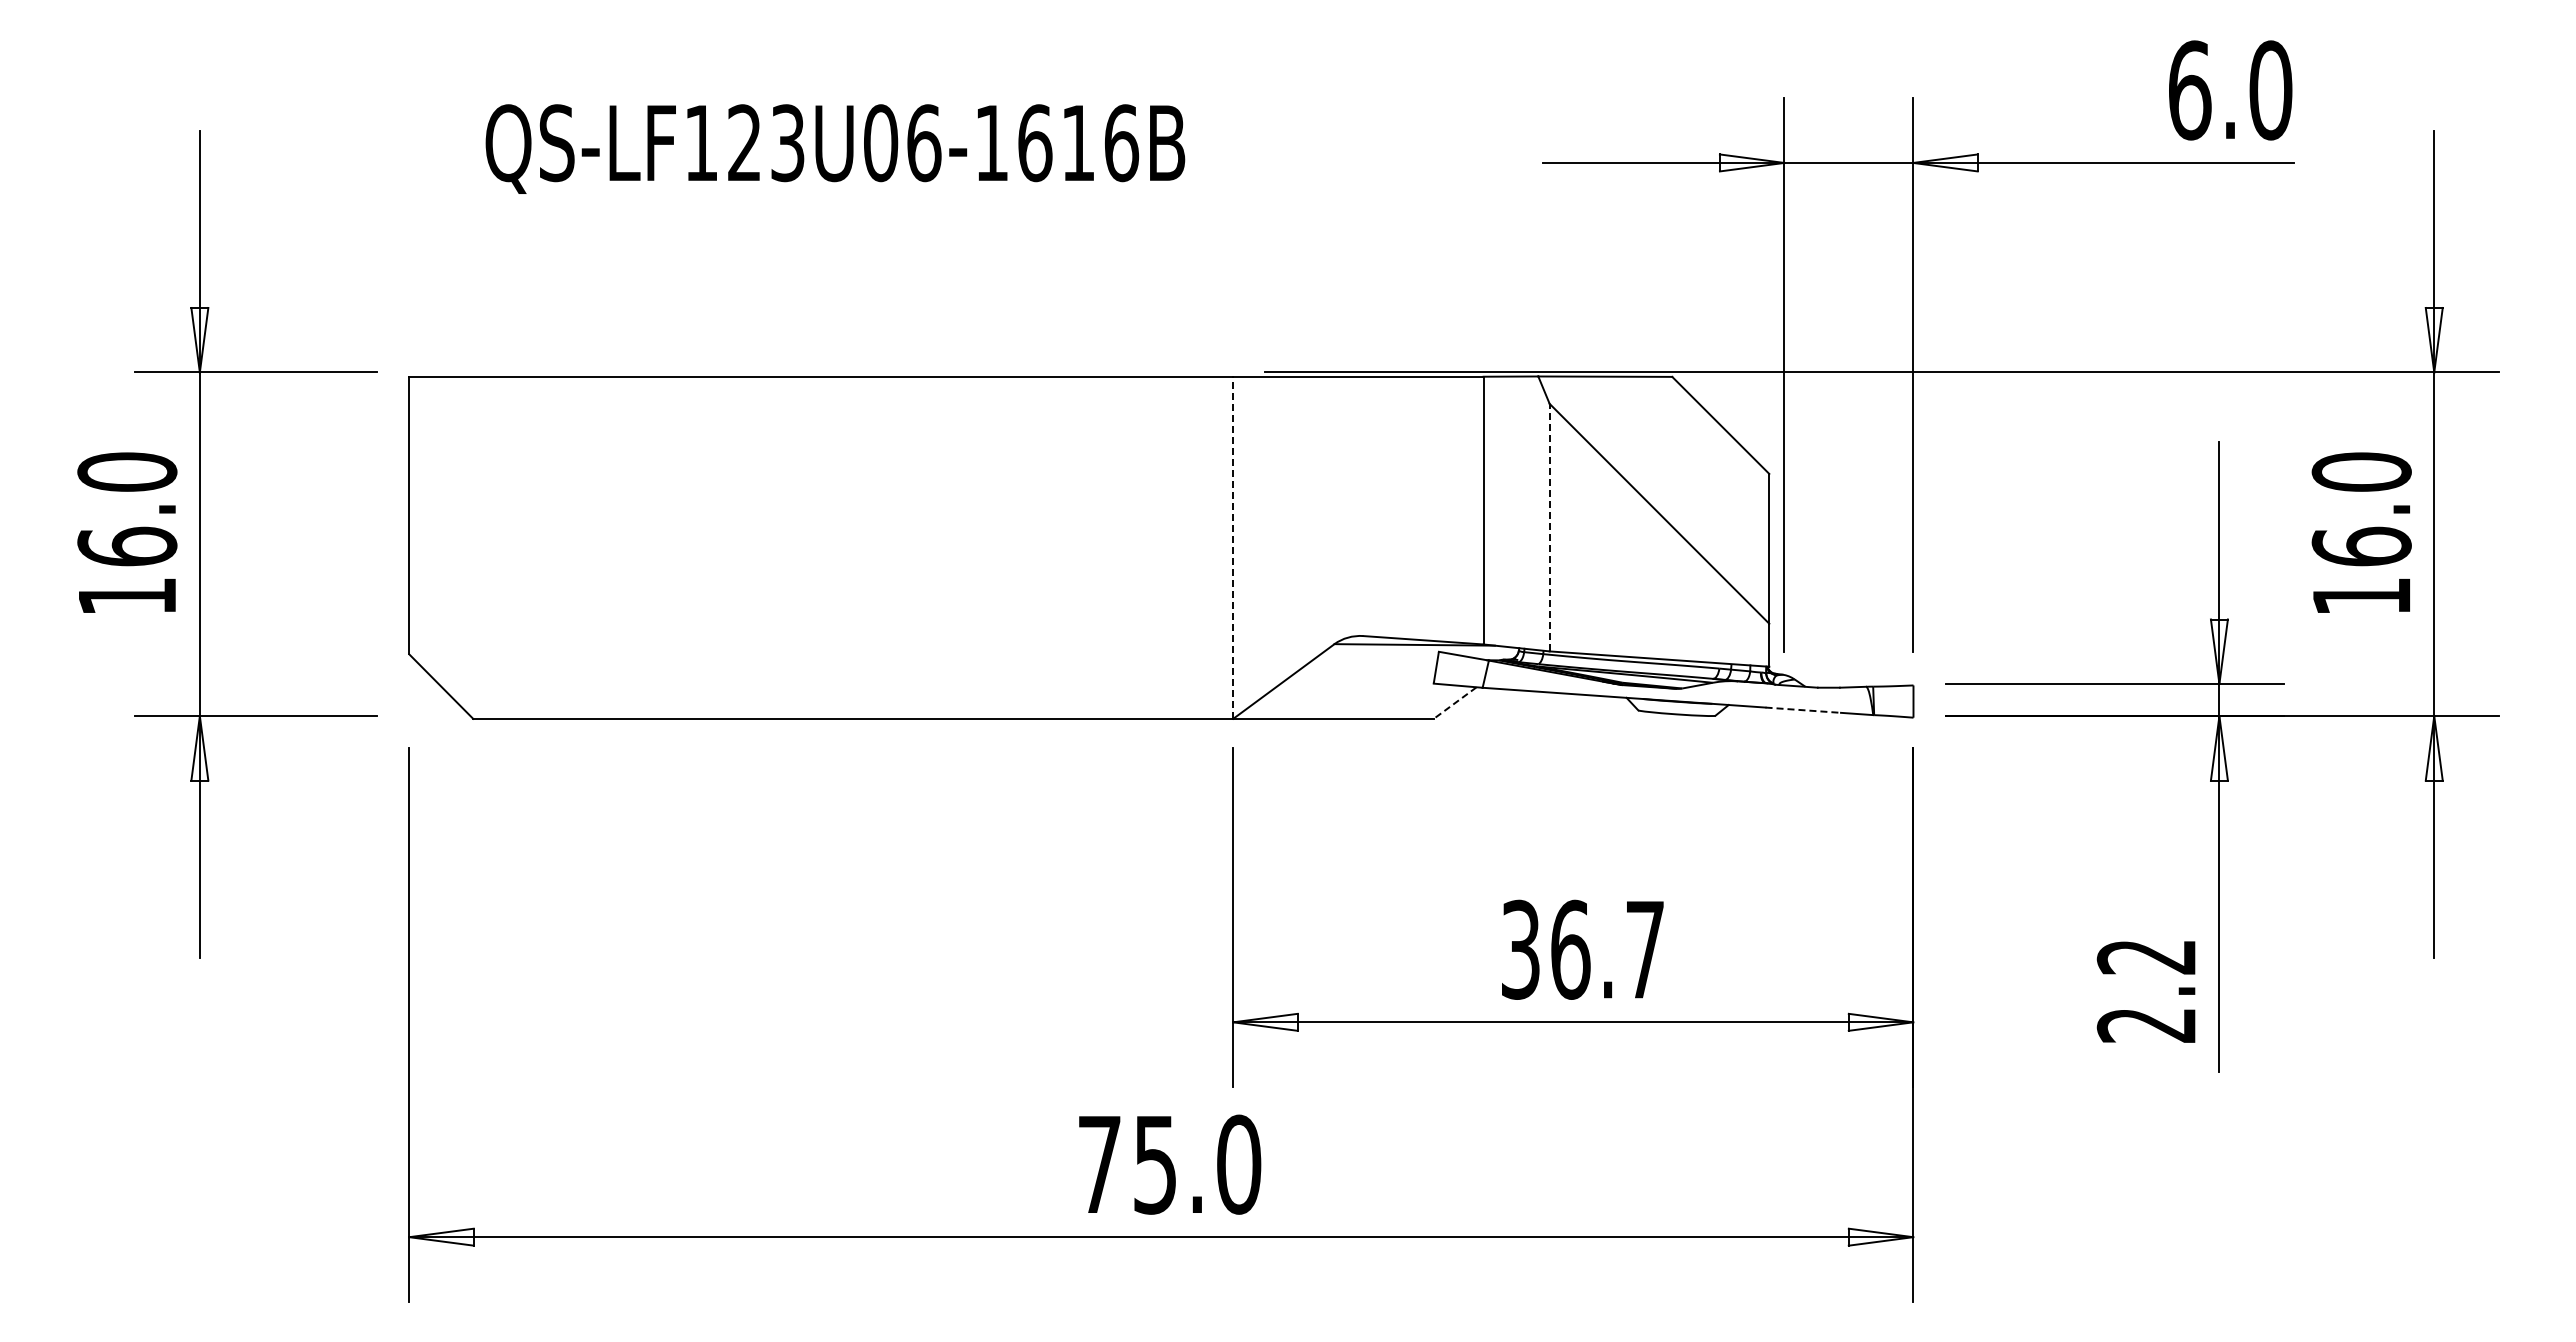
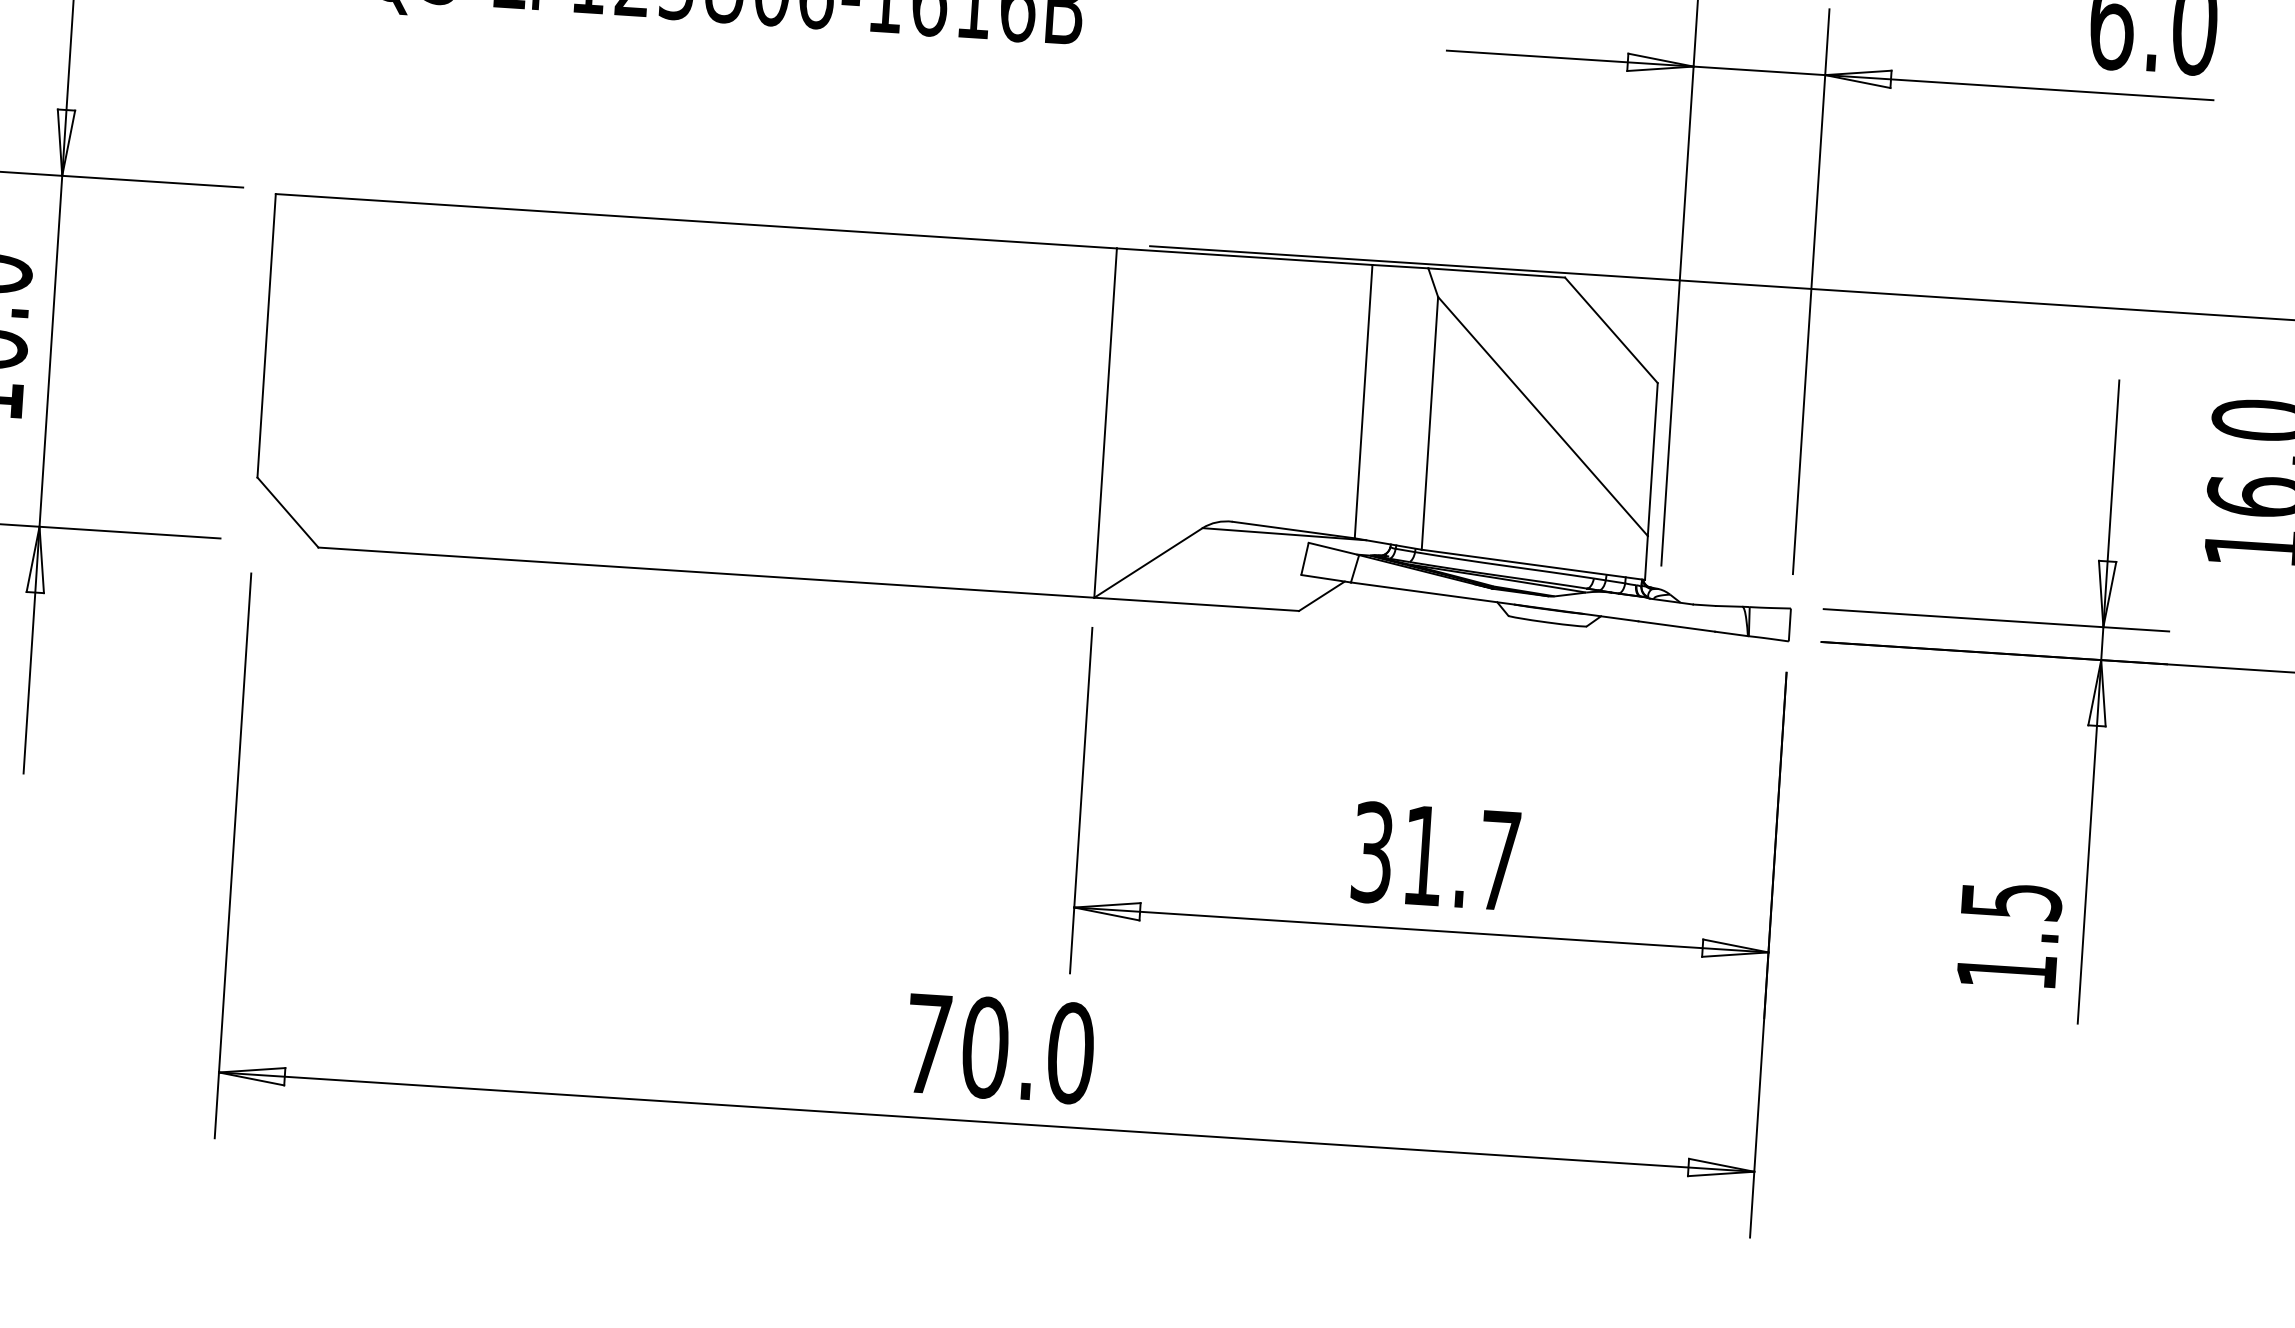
line: (1549, 527) -> (1429, 423), dashed -> solid
line: (1233, 547) -> (1105, 422), dashed -> solid
line: (1455, 703) -> (1322, 596), dashed -> solid
line: (1803, 710) -> (1677, 626), dashed -> solid
text: (1570, 949) -> (1423, 855), 36.7 -> 31.7
text: (2146, 991) -> (2008, 936), 2.2 -> 1.5
text: (1155, 1164) -> (985, 1047), 75.0 -> 70.0

